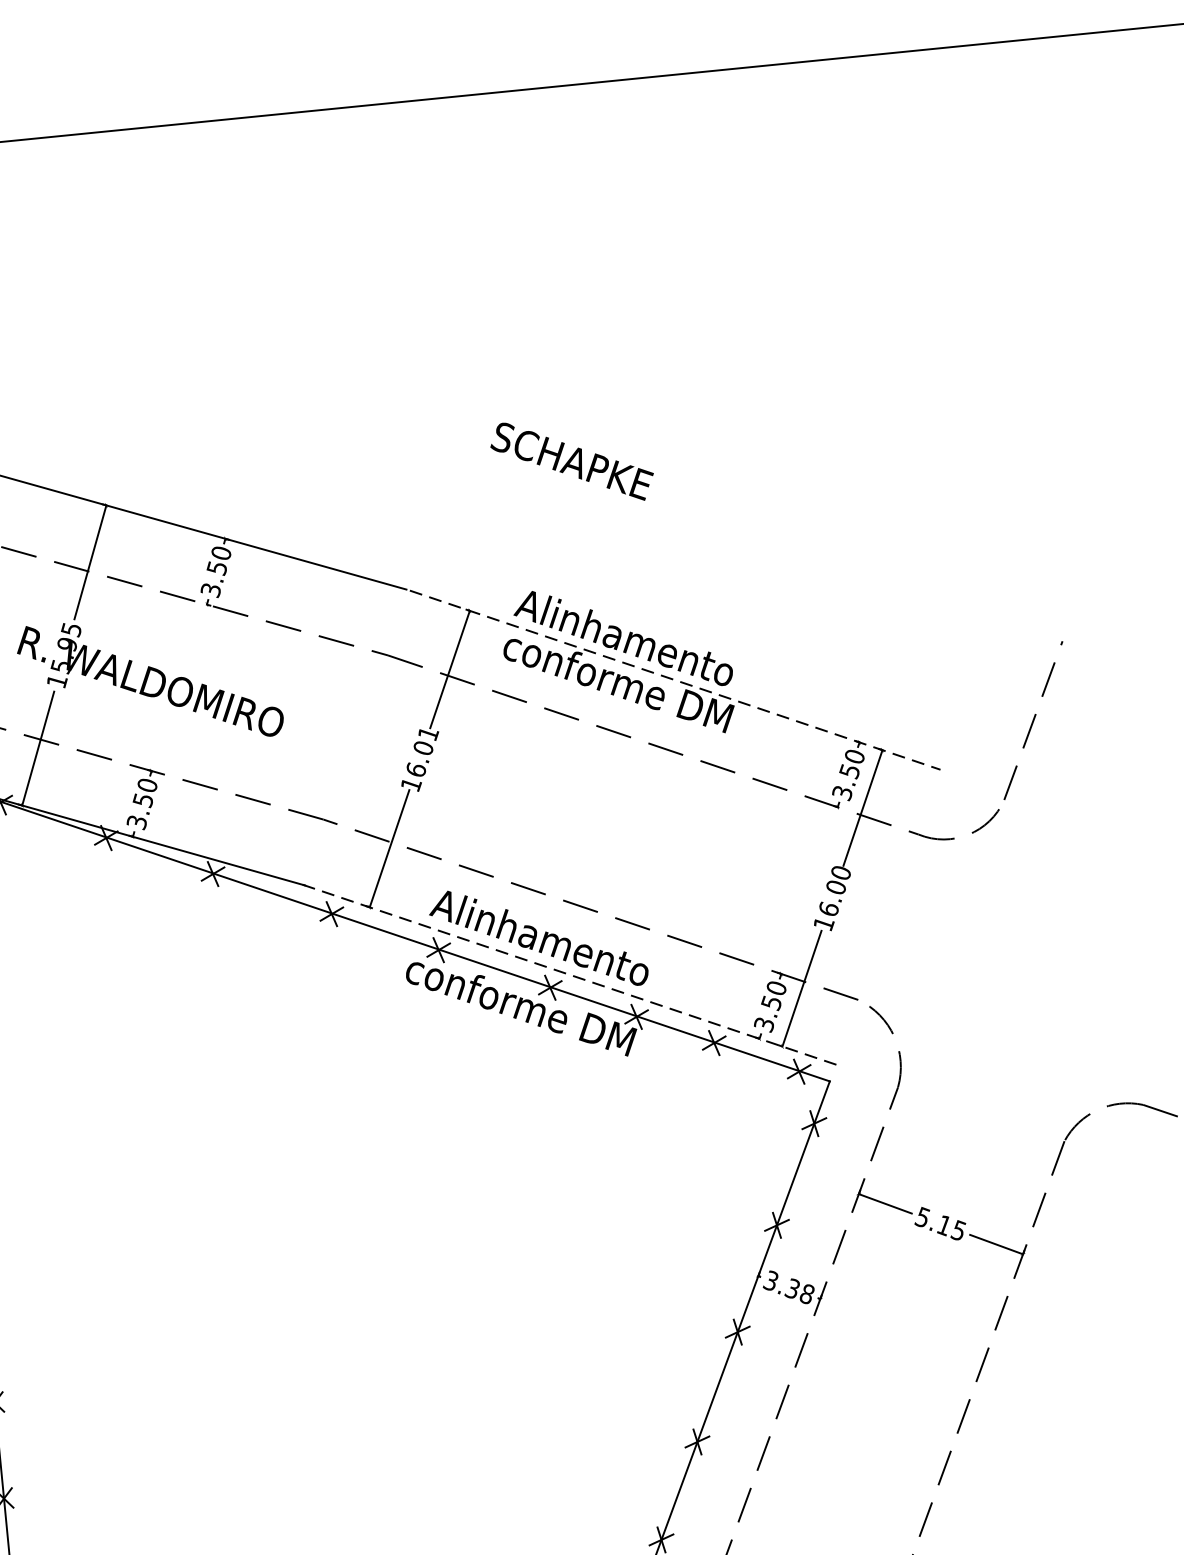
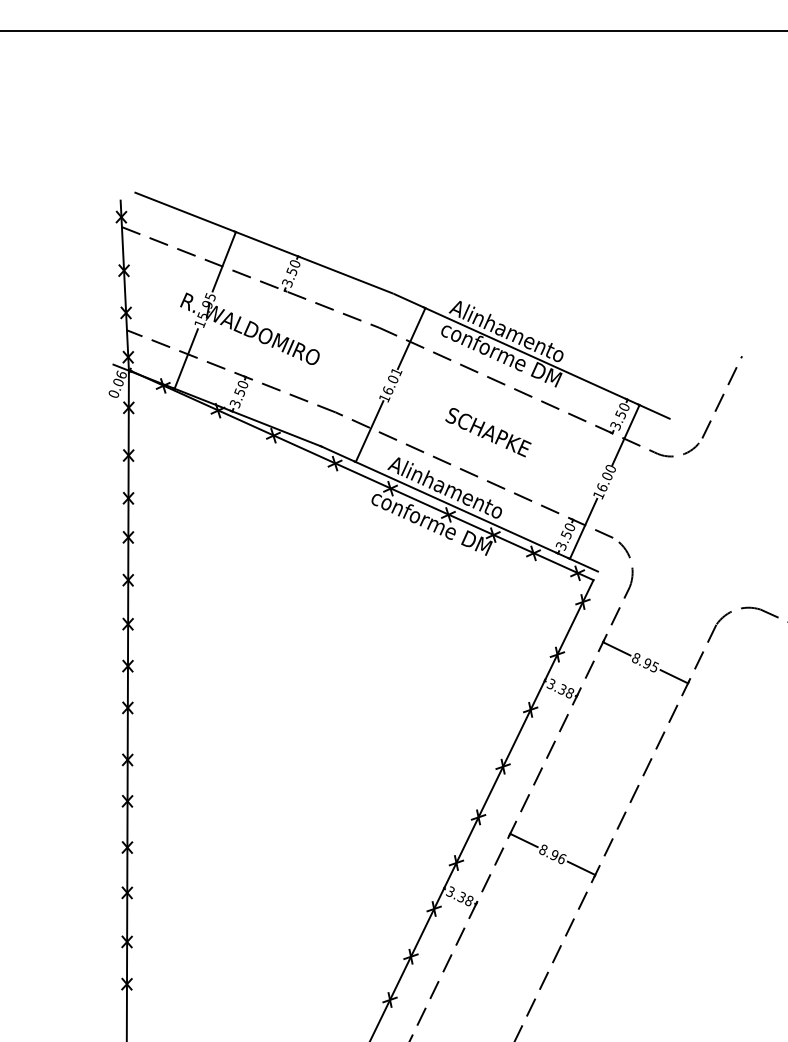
text: (572, 461) -> (488, 432), moved
line: (676, 680) -> (532, 356), dashed -> solid
line: (567, 974) -> (458, 508), dashed -> solid
text: (933, 1220) -> (641, 660), 5.15 -> 8.95

